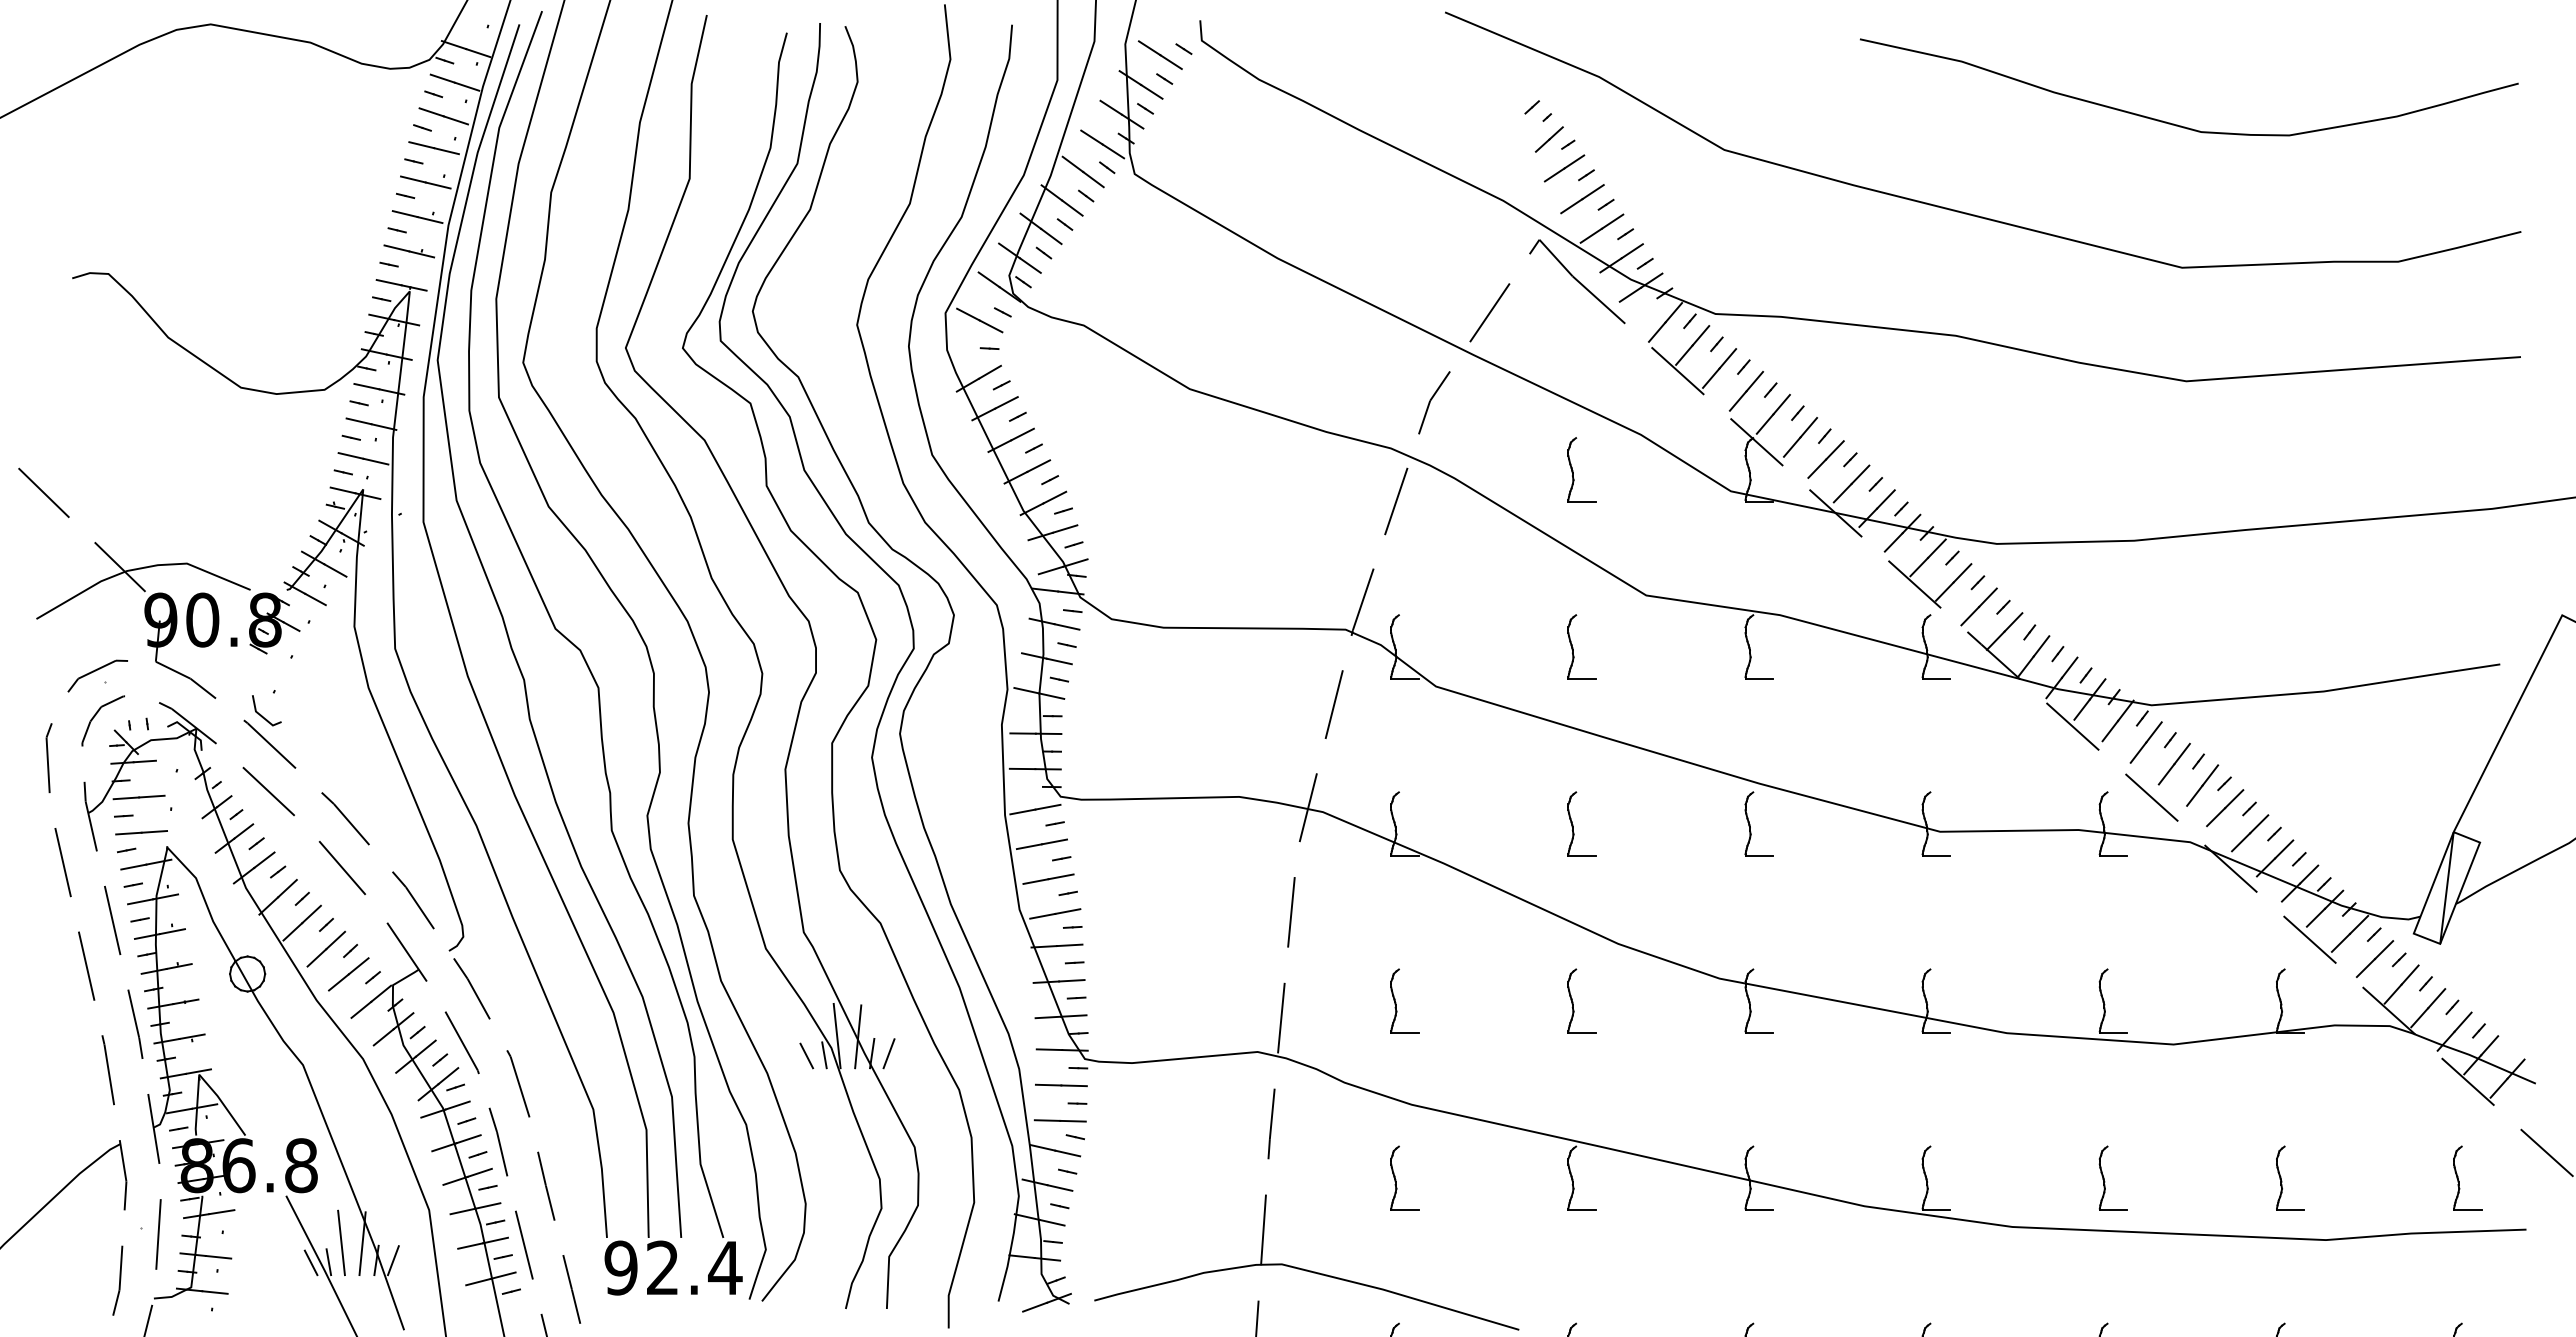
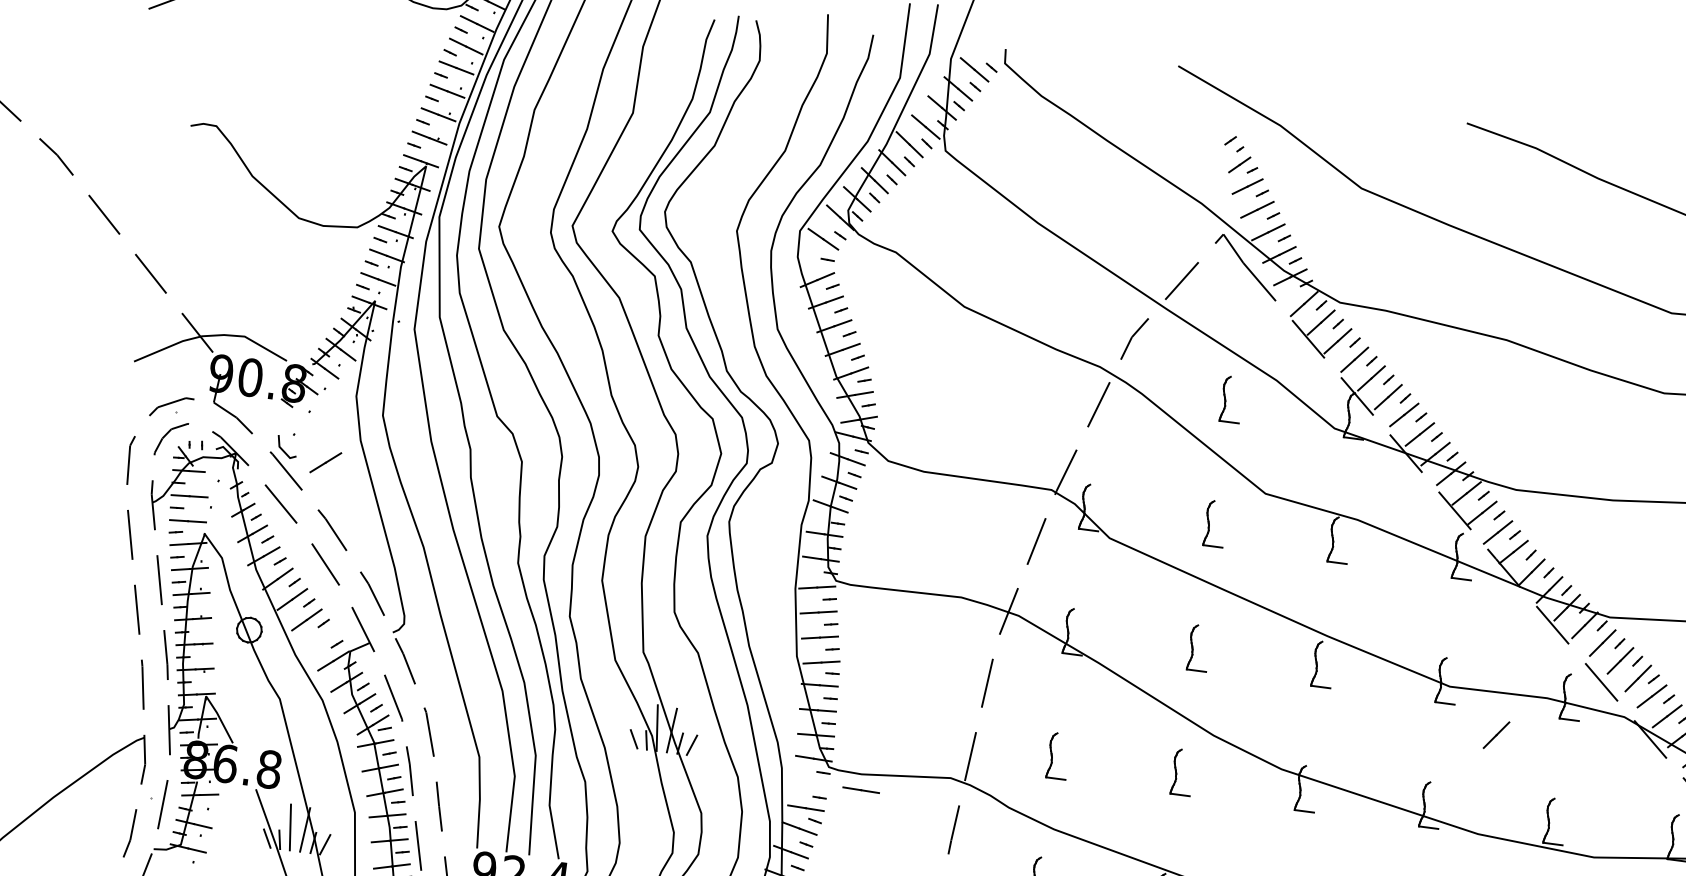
line: (2013, 890) -> (1495, 734), added
line: (348, 974) -> (325, 462), moved
line: (1061, 1084) -> (861, 789), moved

